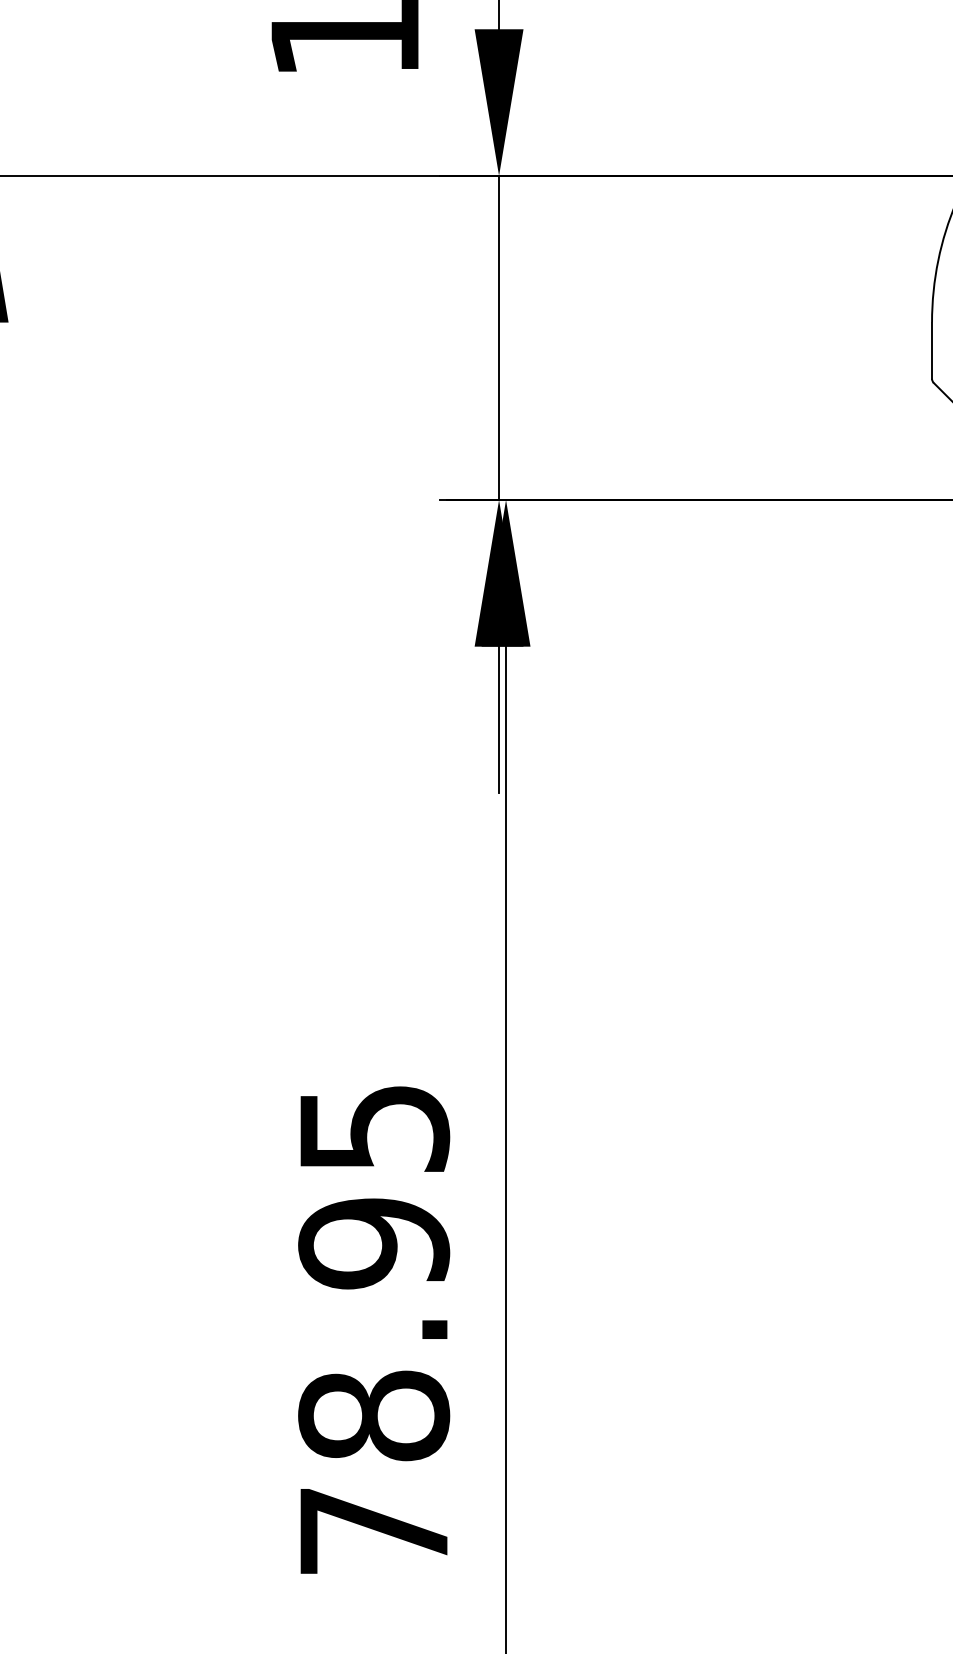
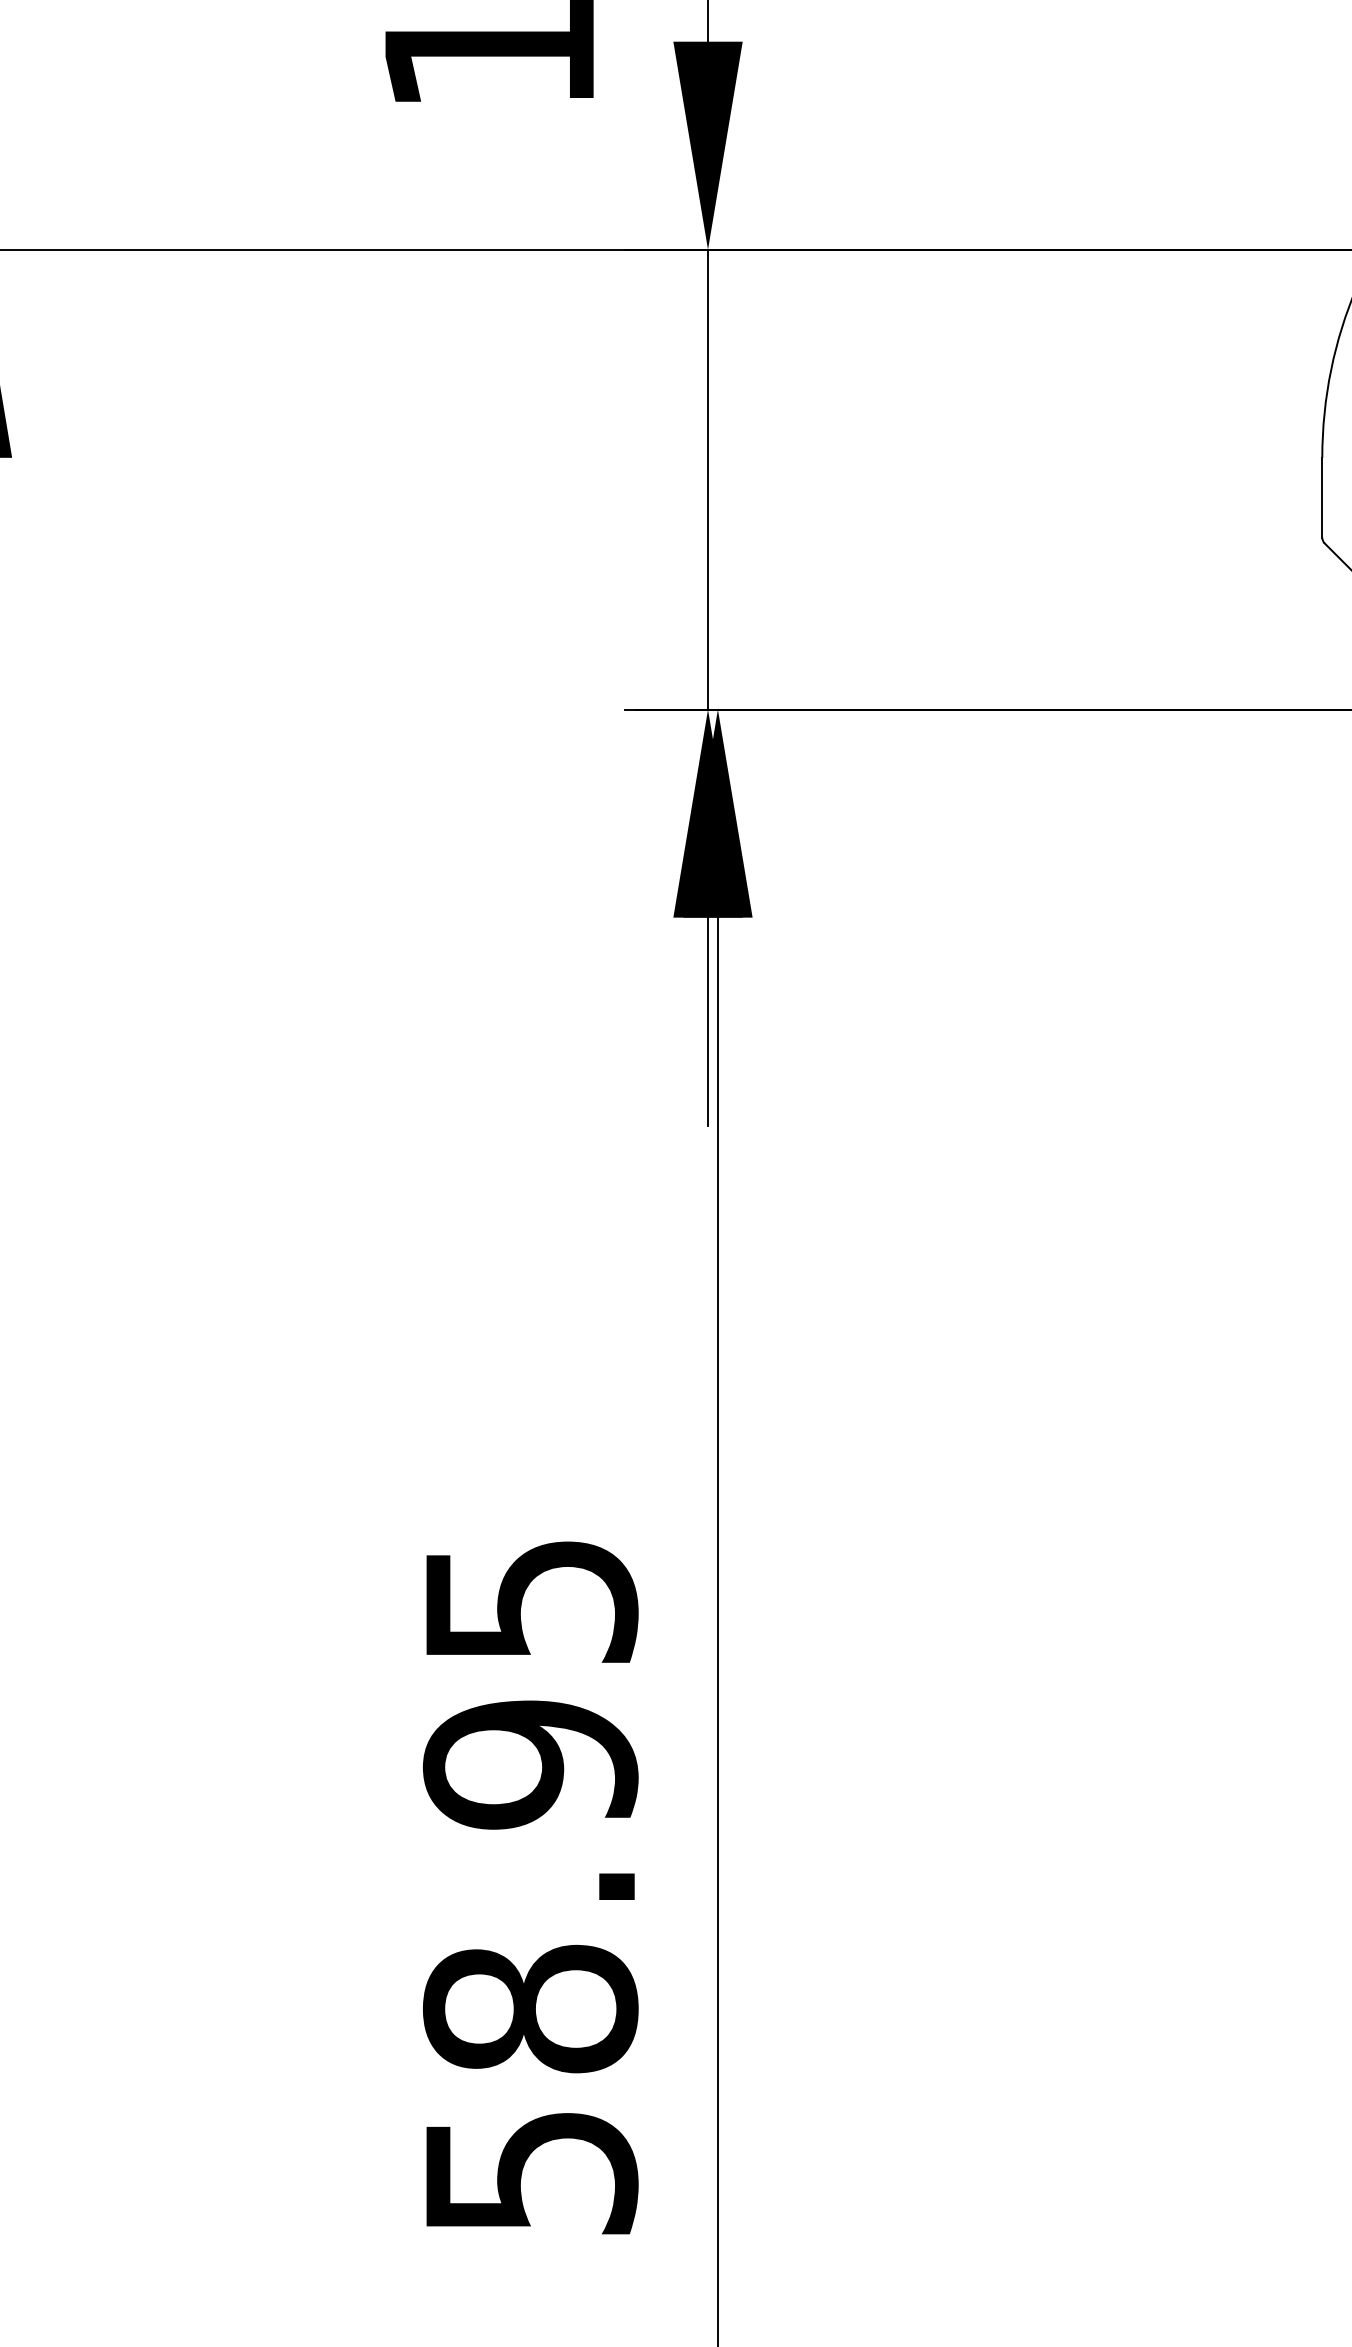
text: (375, 1531) -> (532, 2173), 78.95 -> 58.95

